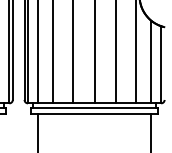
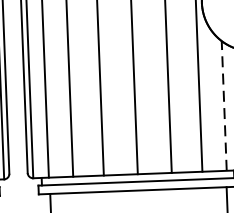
line: (151, 61) -> (224, 105), solid -> dashed

